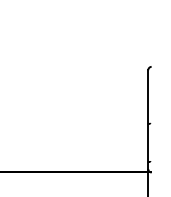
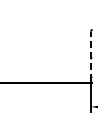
line: (147, 119) -> (90, 56), solid -> dashed

